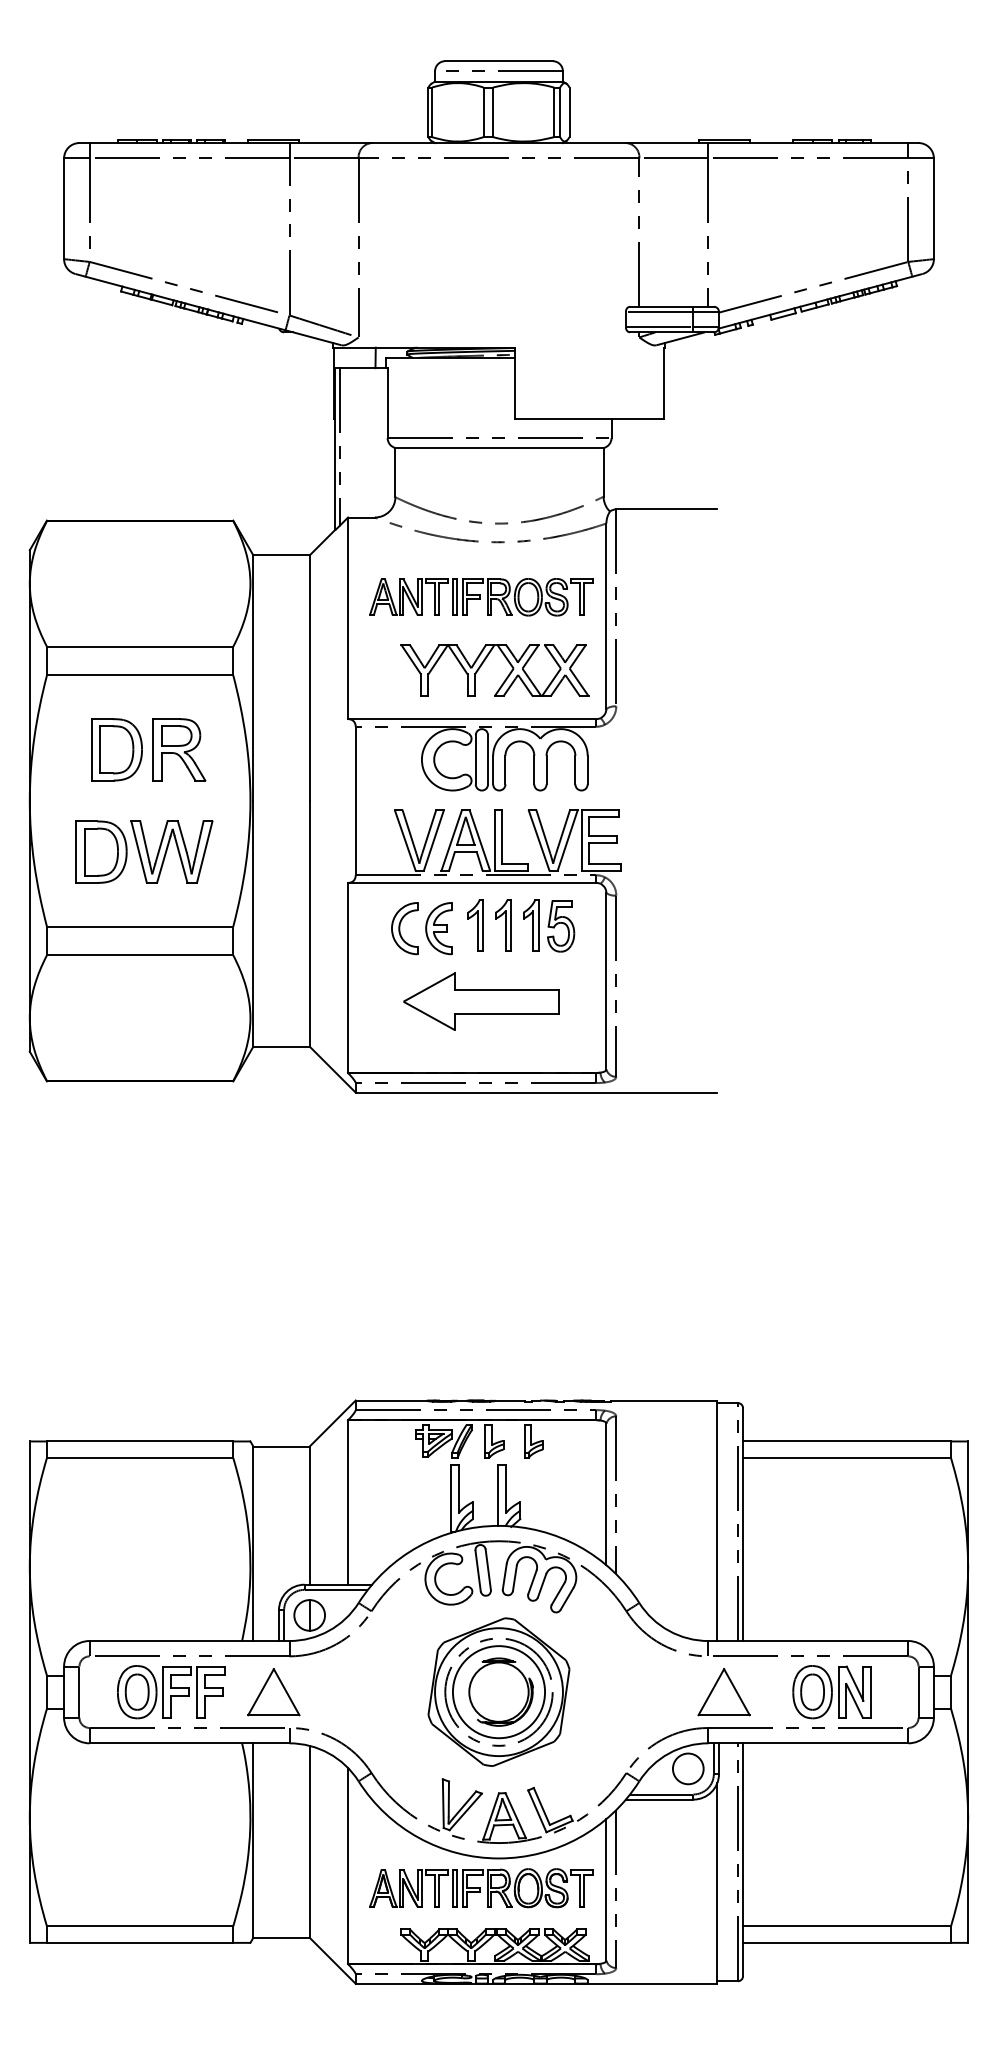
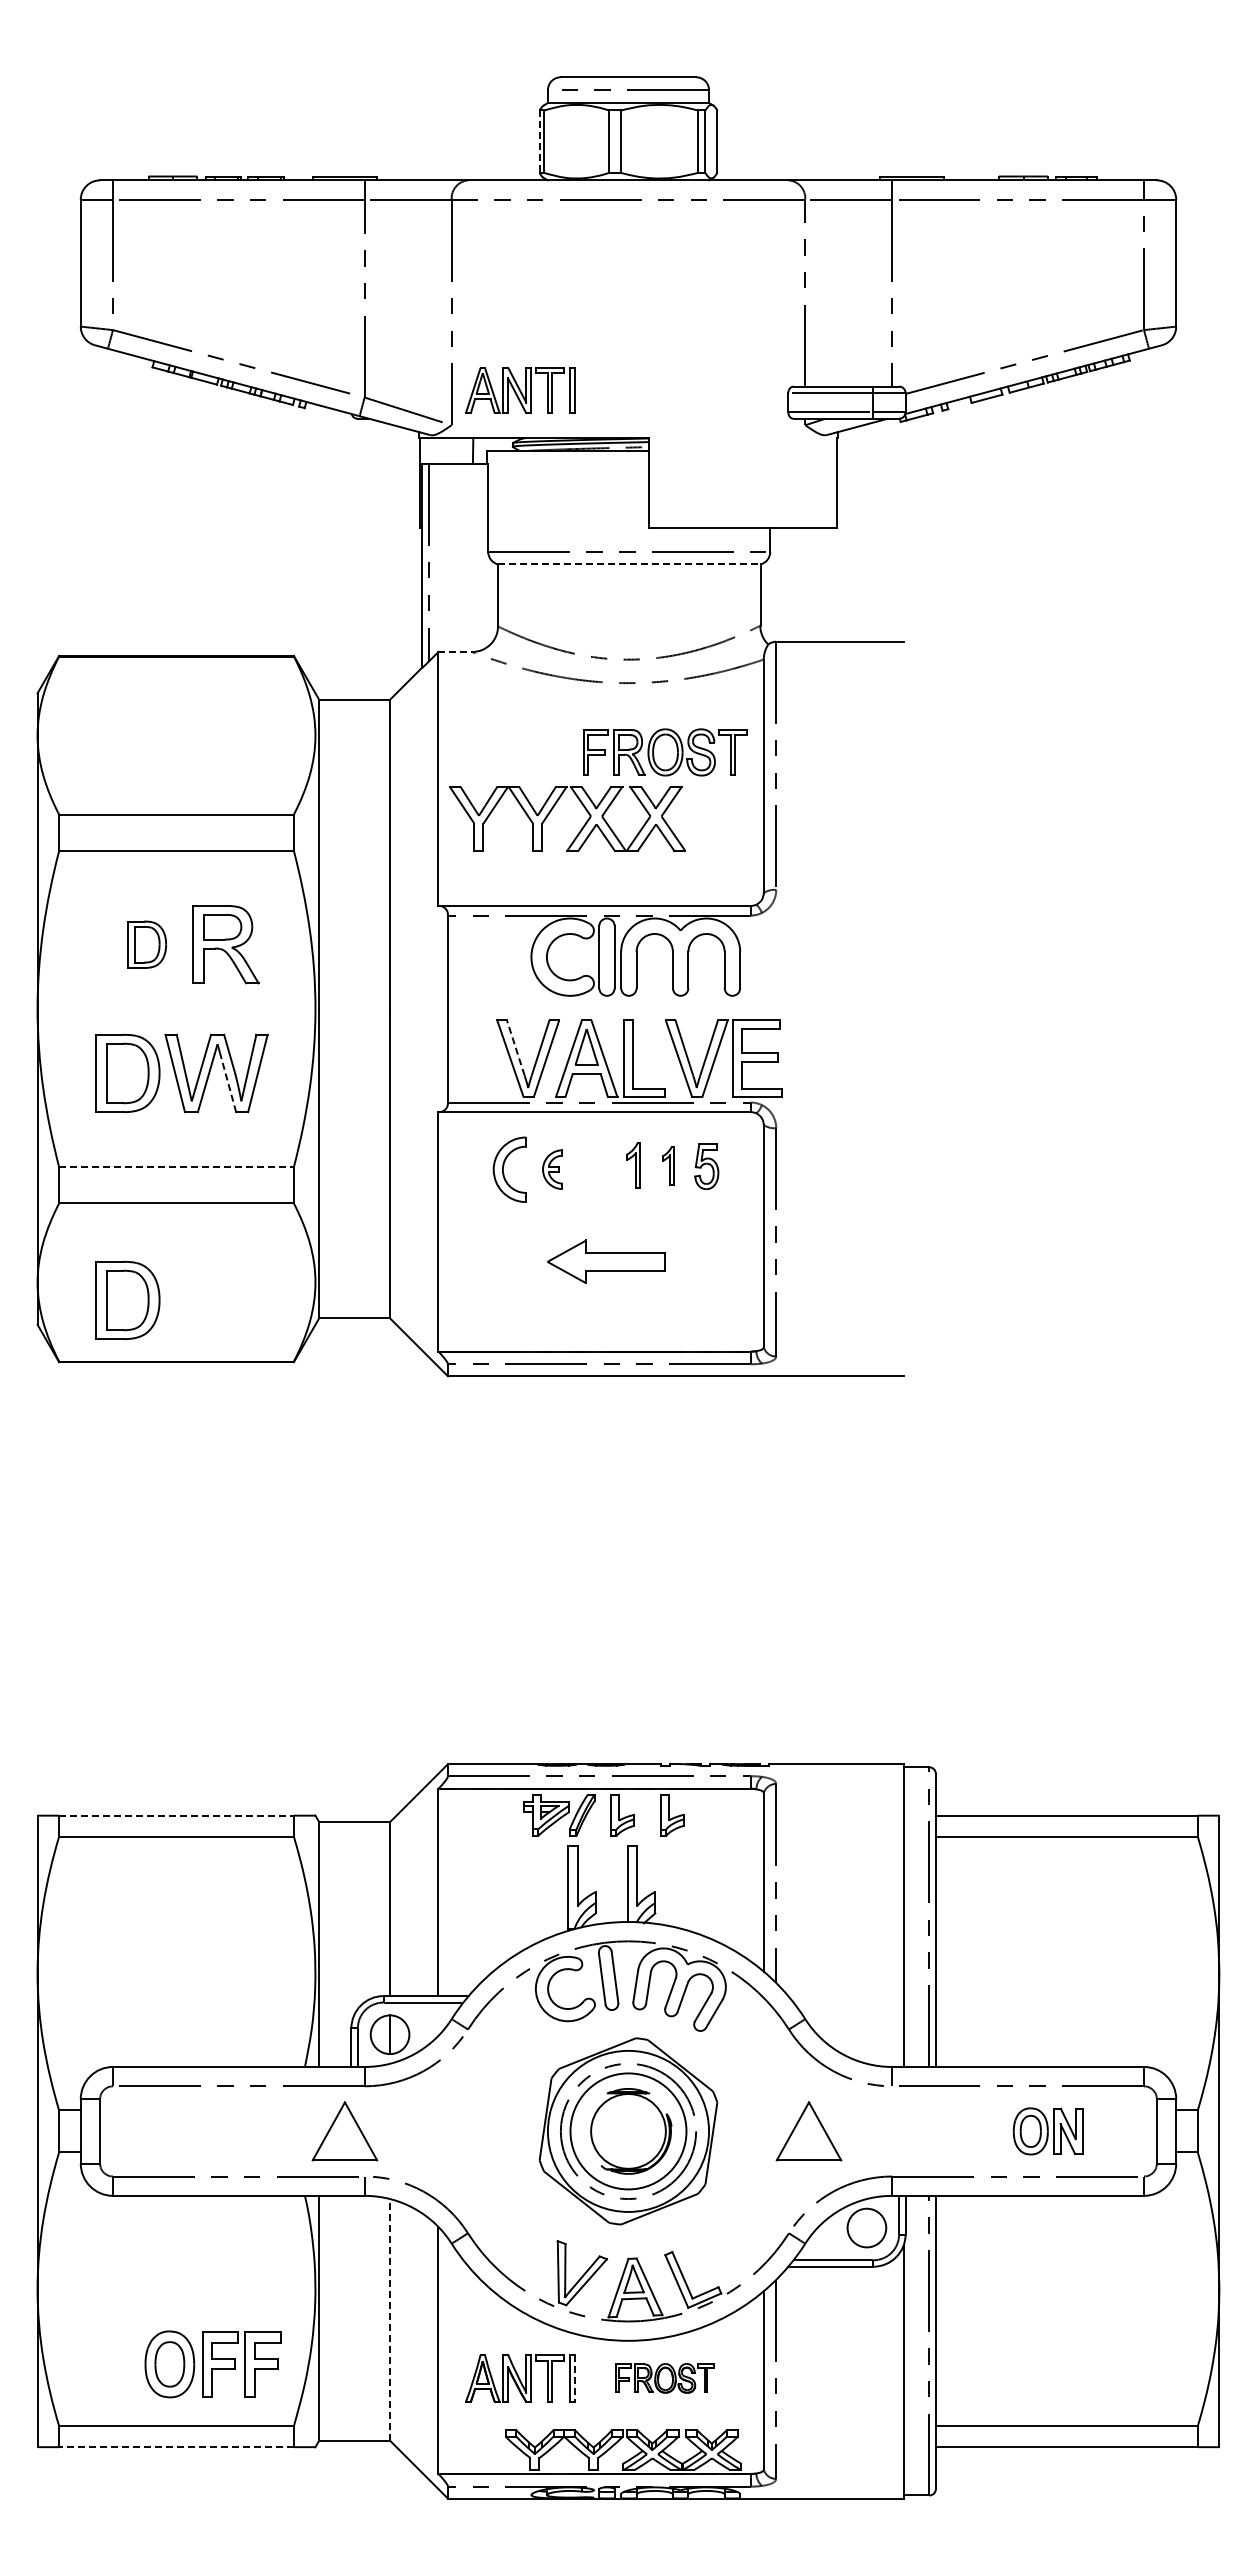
line: (428, 112) -> (539, 142), solid -> dashed
line: (499, 448) -> (629, 564), solid -> dashed
line: (361, 517) -> (455, 652), solid -> dashed
part: (413, 597) -> (520, 390), moved
part: (483, 664) -> (552, 810), moved
part: (116, 749) -> (146, 944), size x0.6
line: (409, 831) -> (515, 1047), solid -> dashed
line: (181, 859) -> (228, 1082), solid -> dashed
part: (475, 925) -> (599, 1165), removed
part: (502, 925) -> (633, 1165), size x0.7
part: (530, 925) -> (668, 1165), size x0.6
line: (140, 926) -> (177, 1167), solid -> dashed
part: (560, 926) -> (706, 1166), size x0.7
part: (438, 928) -> (552, 1169), size x0.6
part: (481, 1001) -> (606, 1261), size x0.6
part: (101, 1031) -> (127, 1299), added
line: (140, 1441) -> (177, 1815), solid -> dashed
part: (171, 1692) -> (212, 2364), moved
part: (723, 1692) -> (808, 2131), moved
part: (831, 1692) -> (1047, 2131), size x0.7
line: (310, 1841) -> (390, 2319), solid -> dashed
line: (456, 1888) -> (575, 2378), solid -> dashed
part: (528, 1888) -> (665, 2378), size x0.6
line: (140, 1943) -> (176, 2447), solid -> dashed

